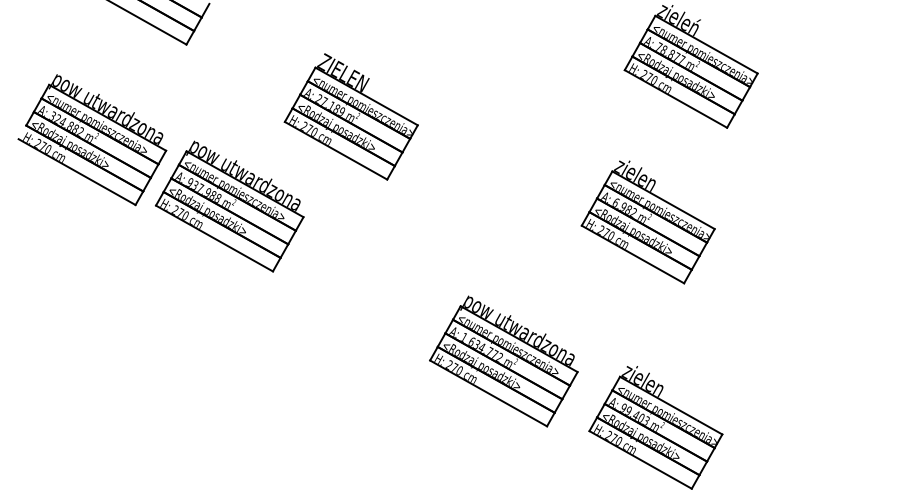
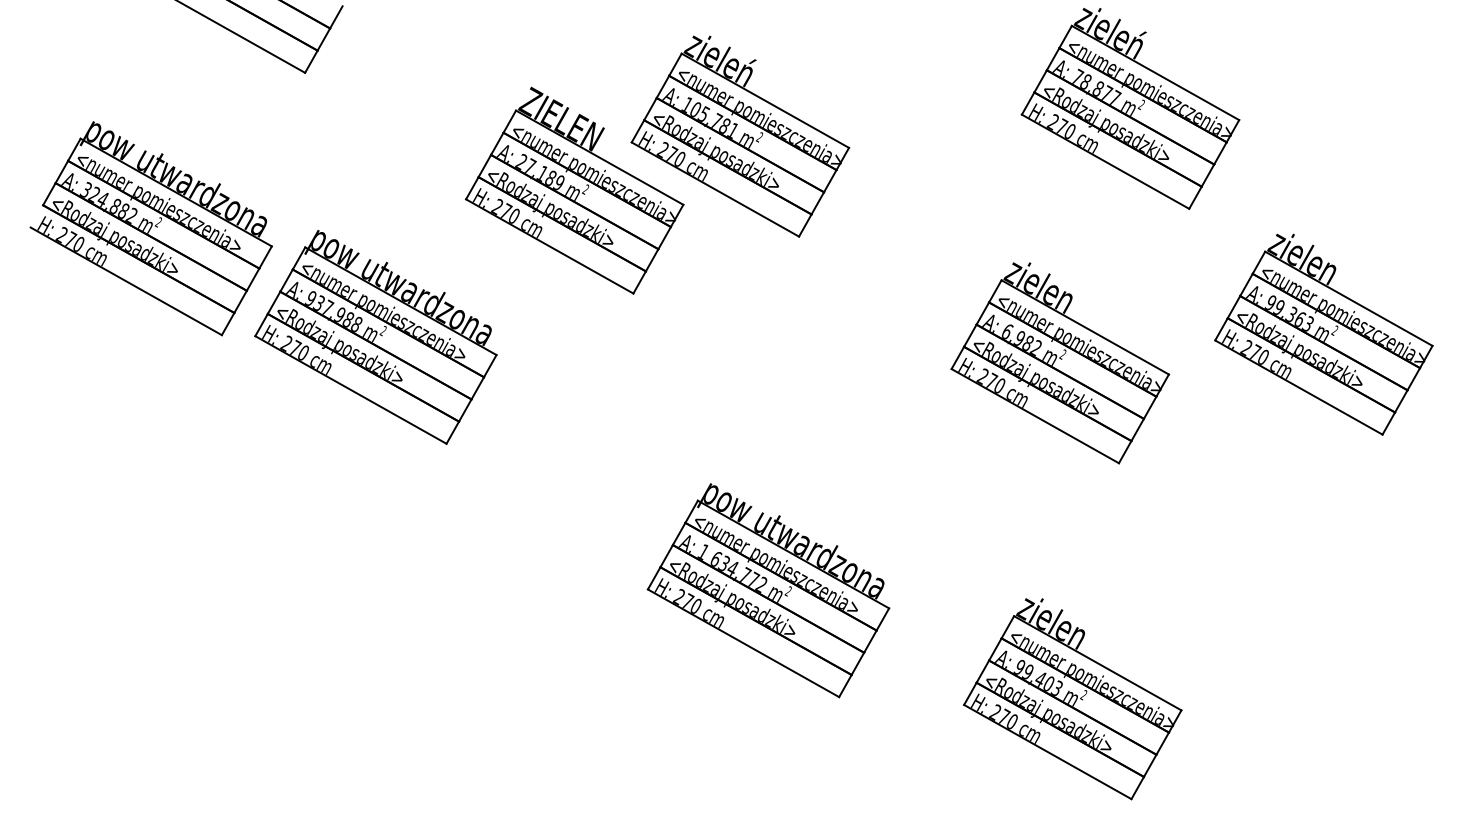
part: (452, 83) -> (740, 136), added
part: (809, 204) -> (1323, 334), added
part: (503, 361) -> (767, 591), moved

